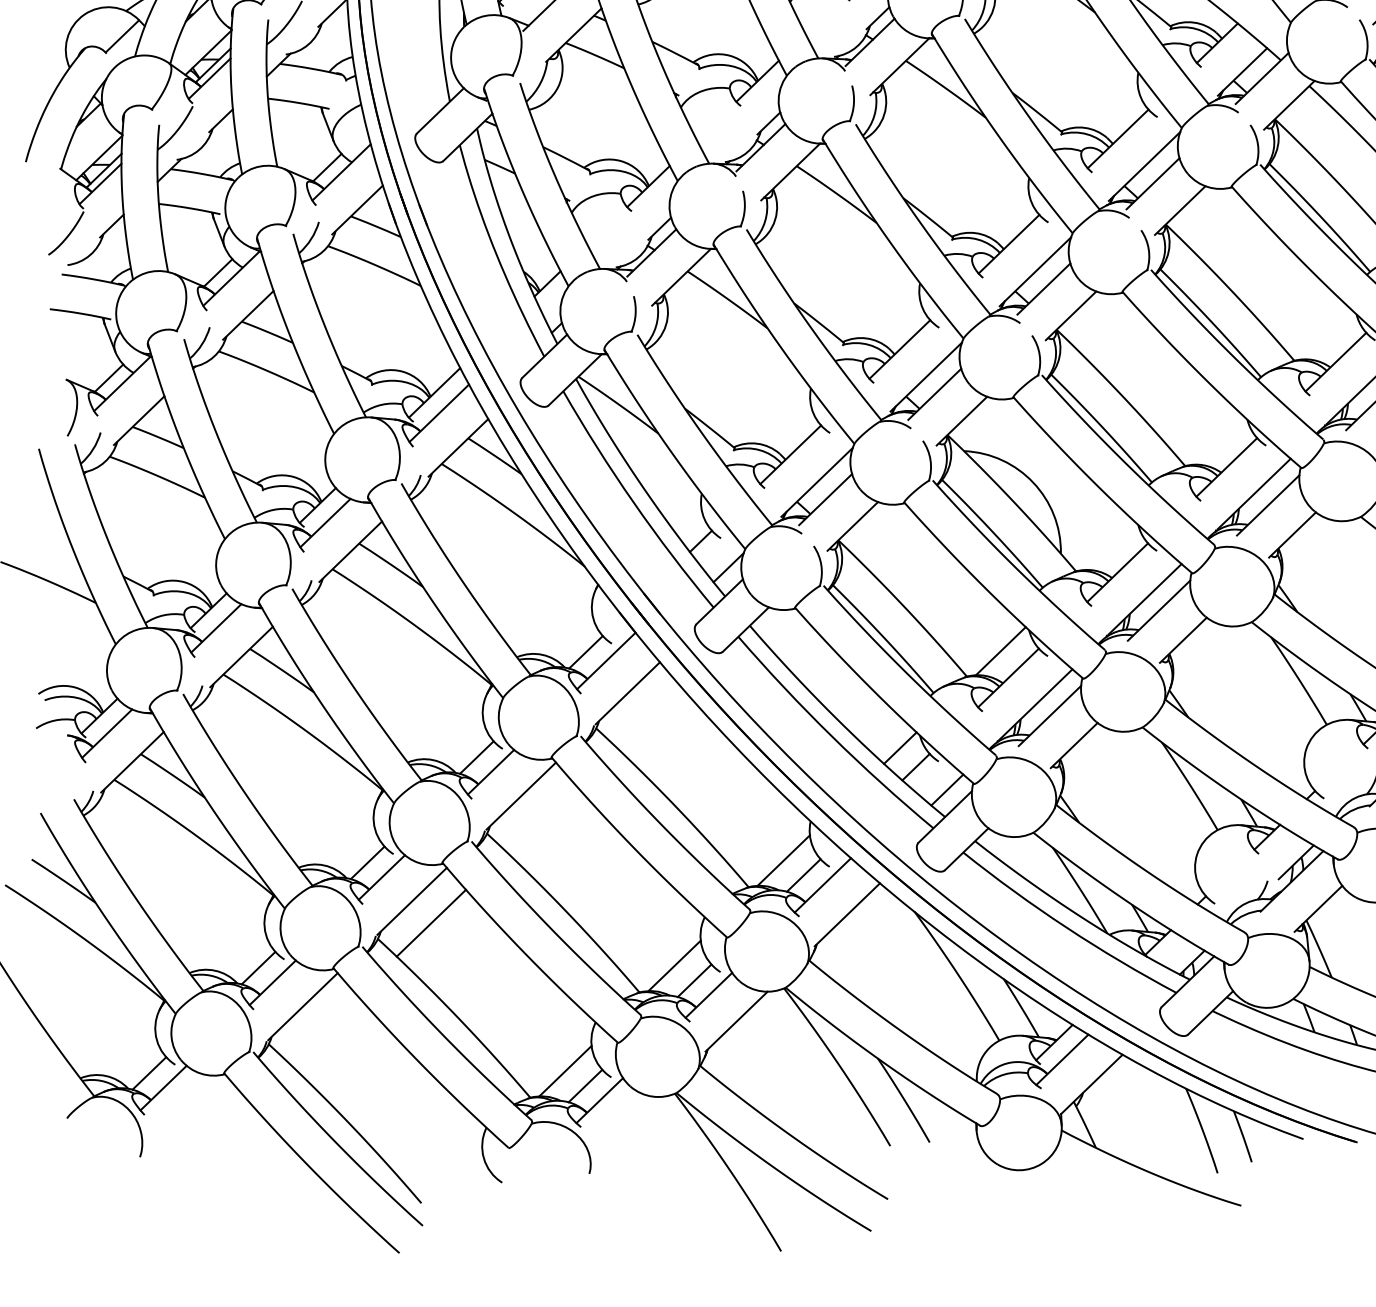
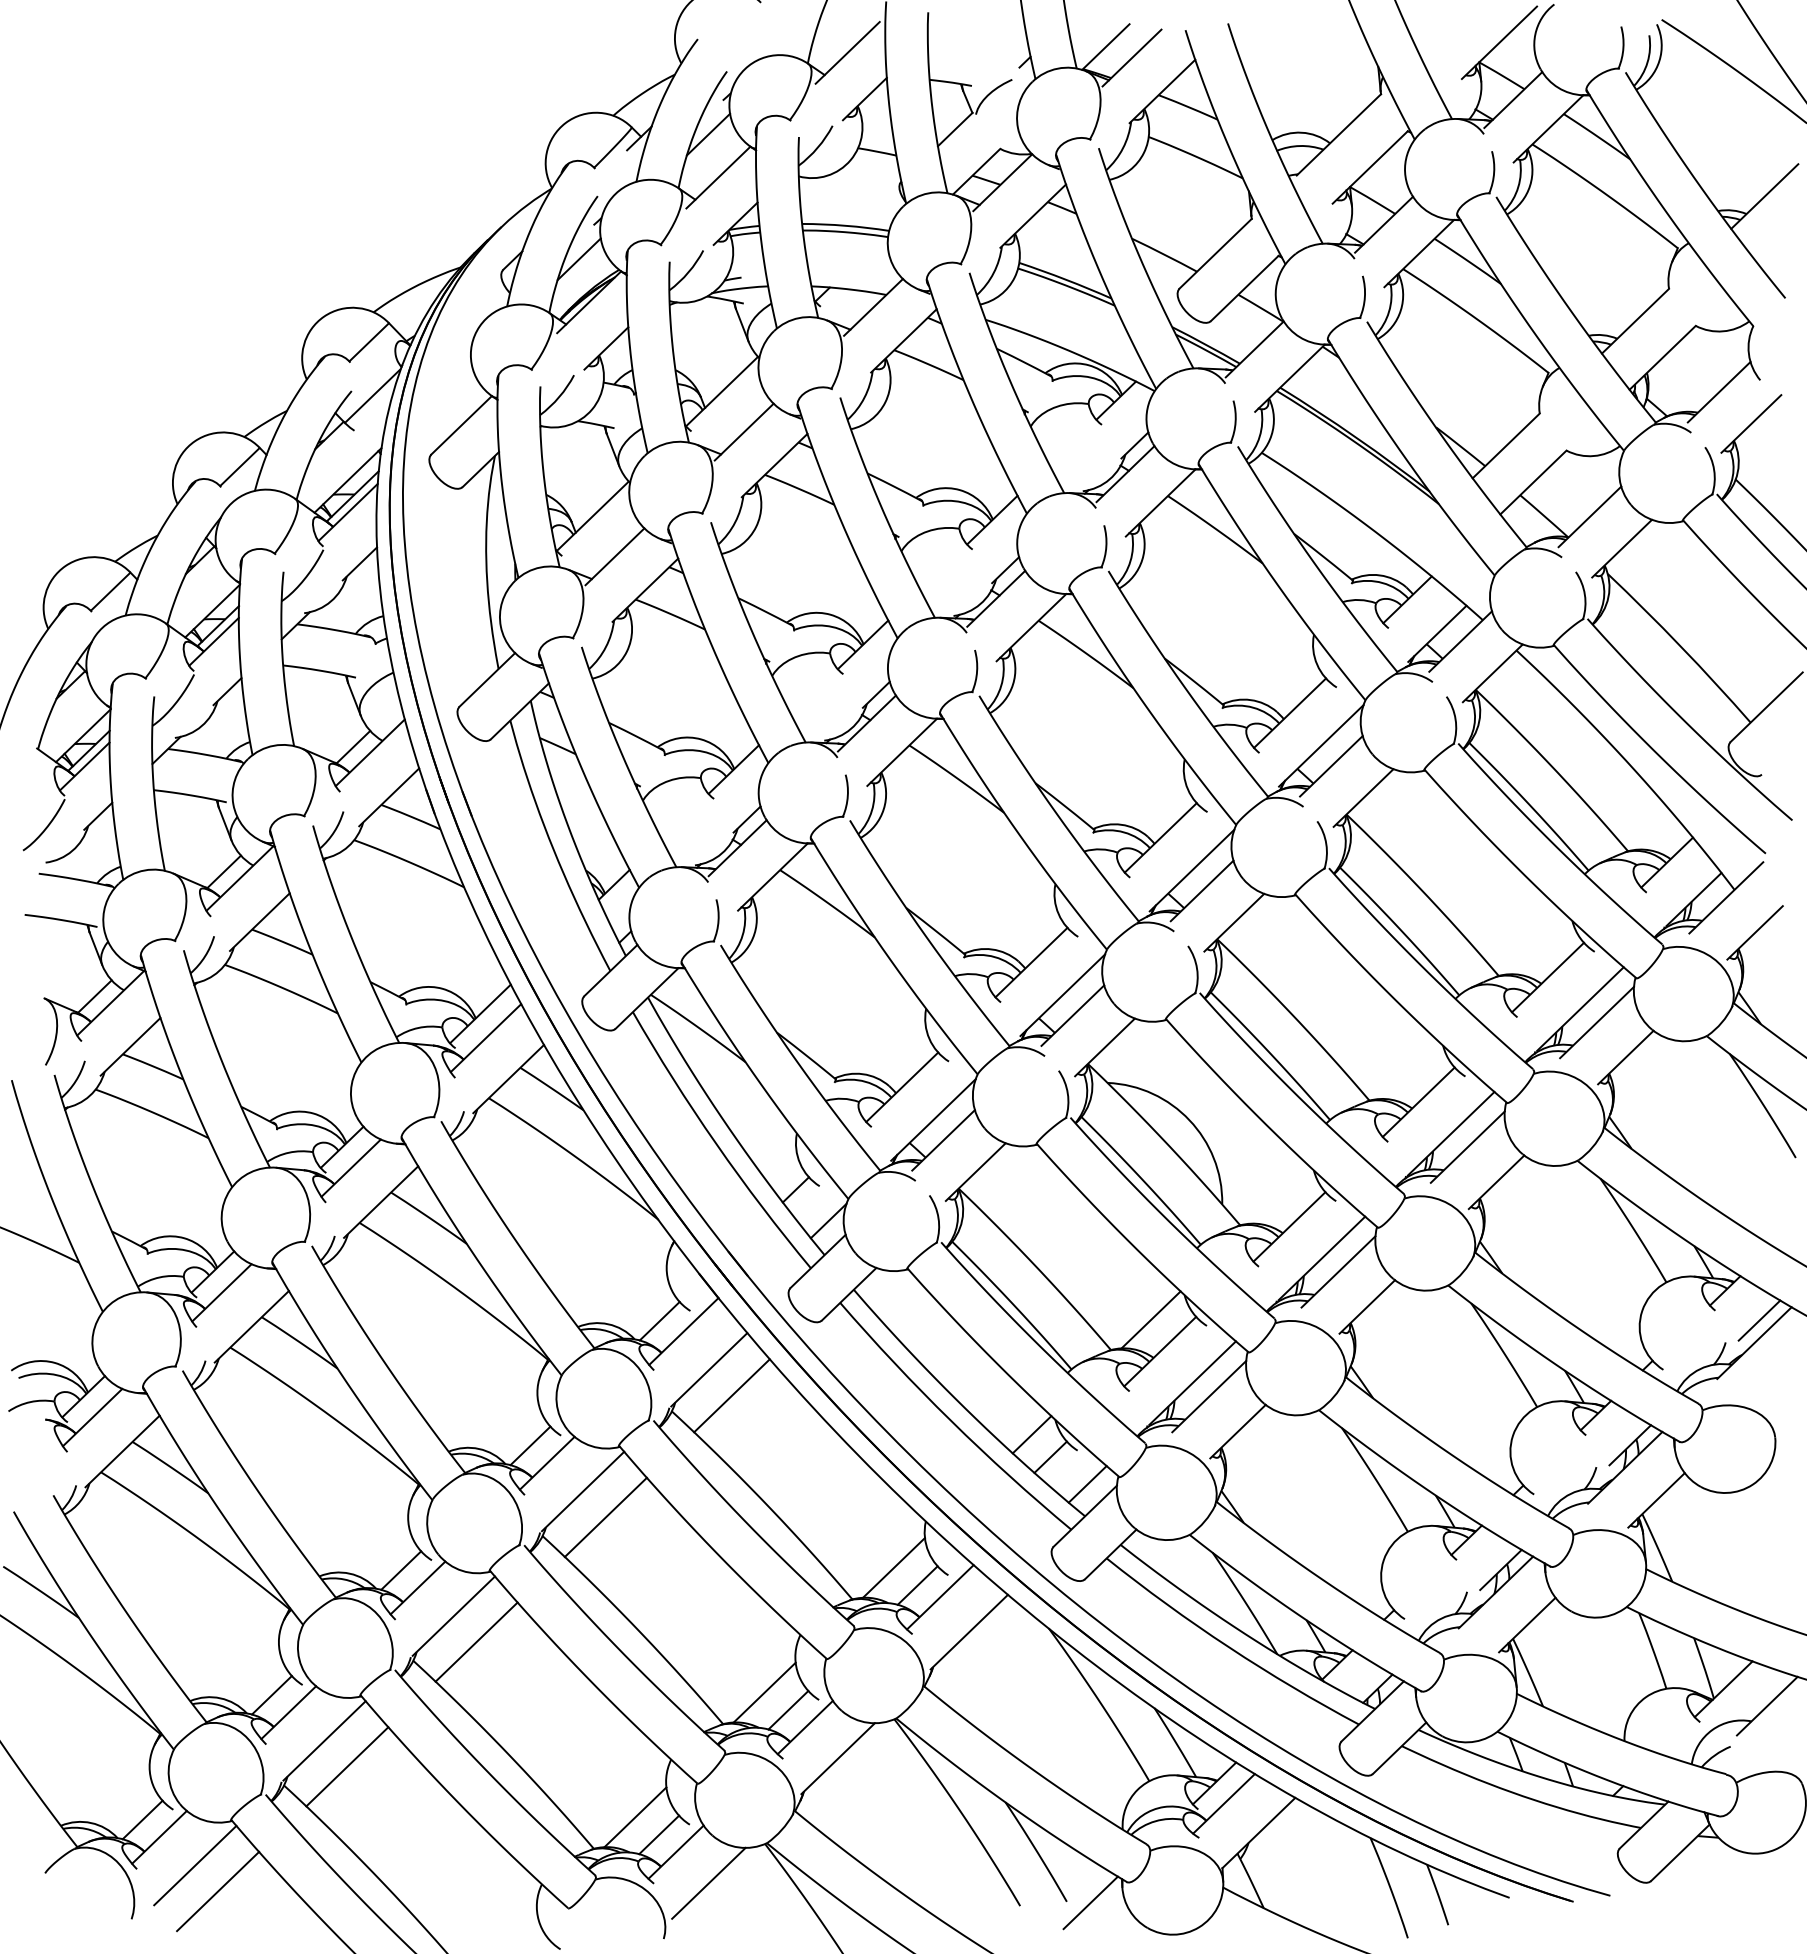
line: (646, 715) -> (731, 1395), added
line: (540, 818) -> (605, 1517), added
line: (322, 1028) -> (347, 1766), added
line: (194, 1111) -> (195, 1865), added
line: (627, 1126) -> (708, 1882), added
line: (213, 1133) -> (218, 1891), added
line: (949, 1143) -> (1090, 1902), added

